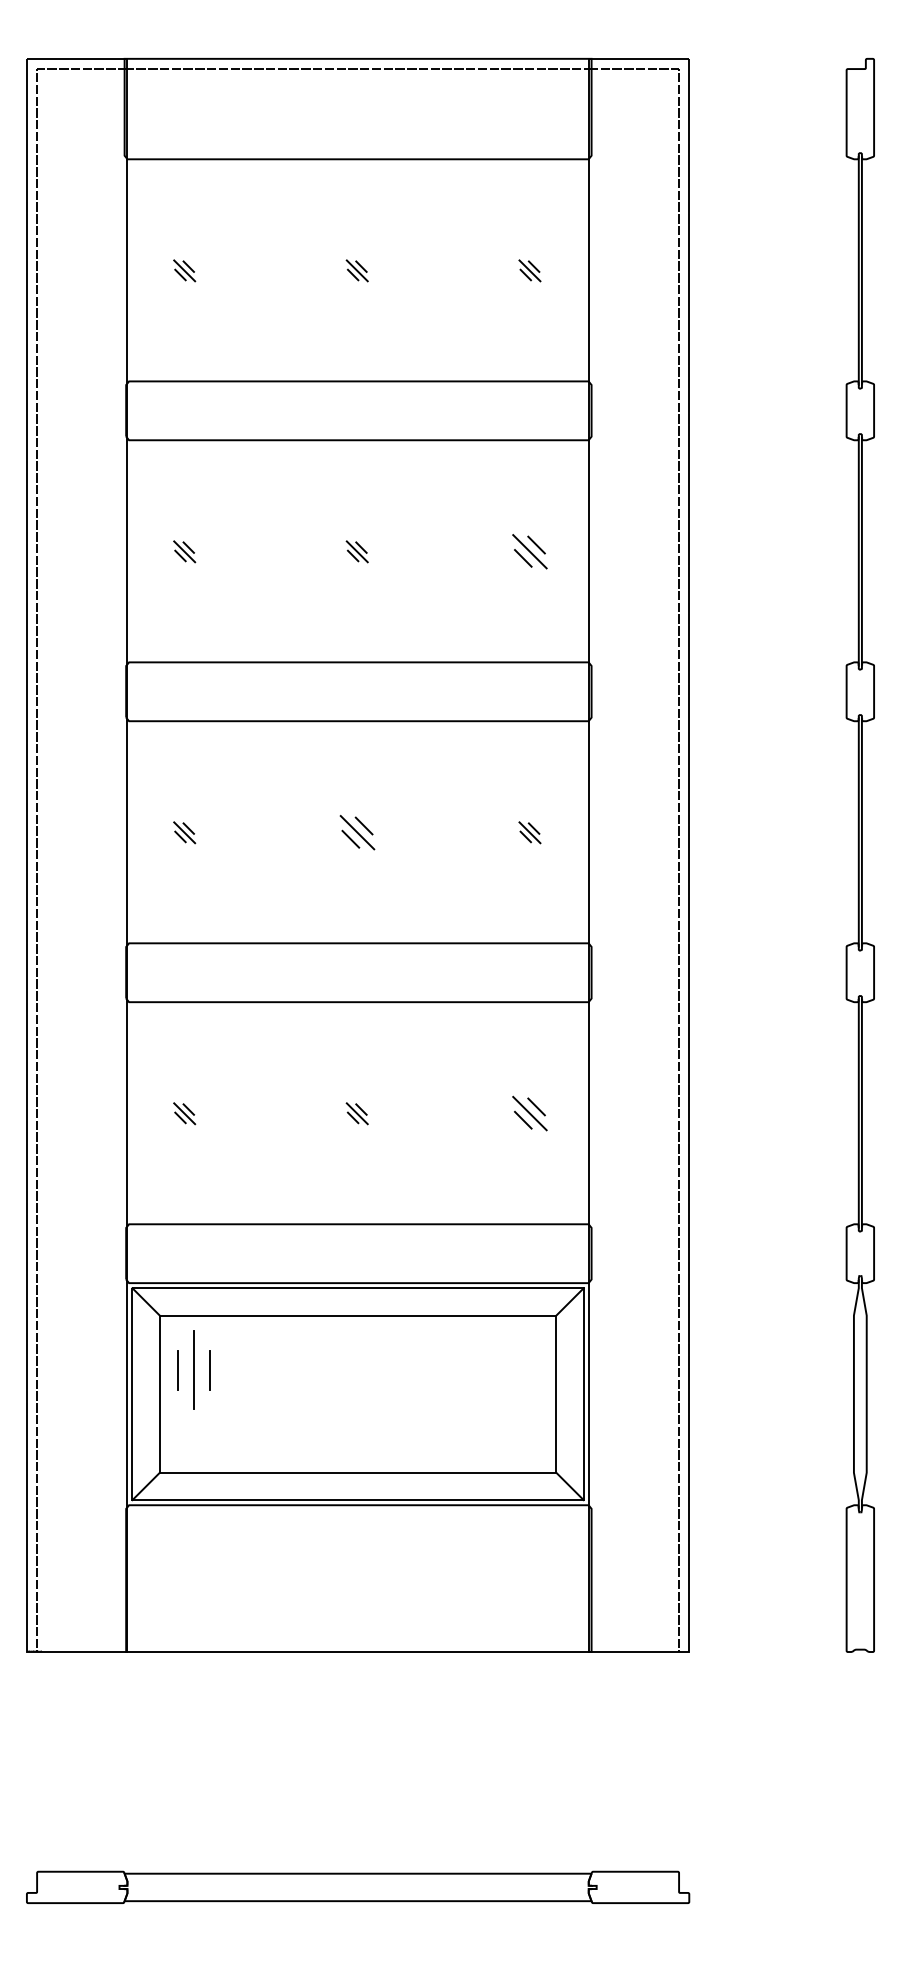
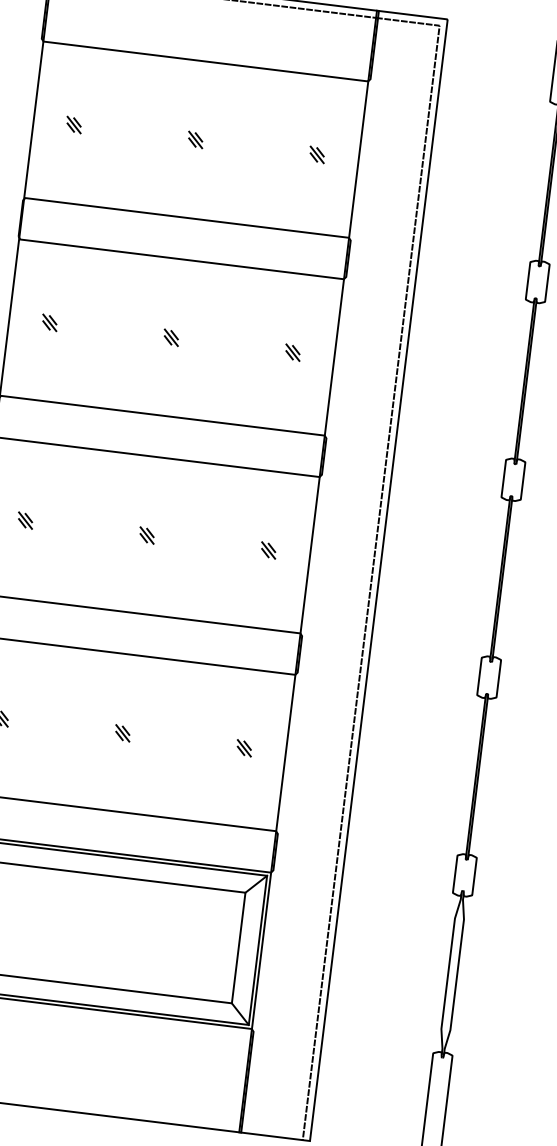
part: (529, 551) -> (292, 352), size x0.62
part: (356, 832) -> (146, 535), size x0.62
part: (529, 1113) -> (244, 748), size x0.62

